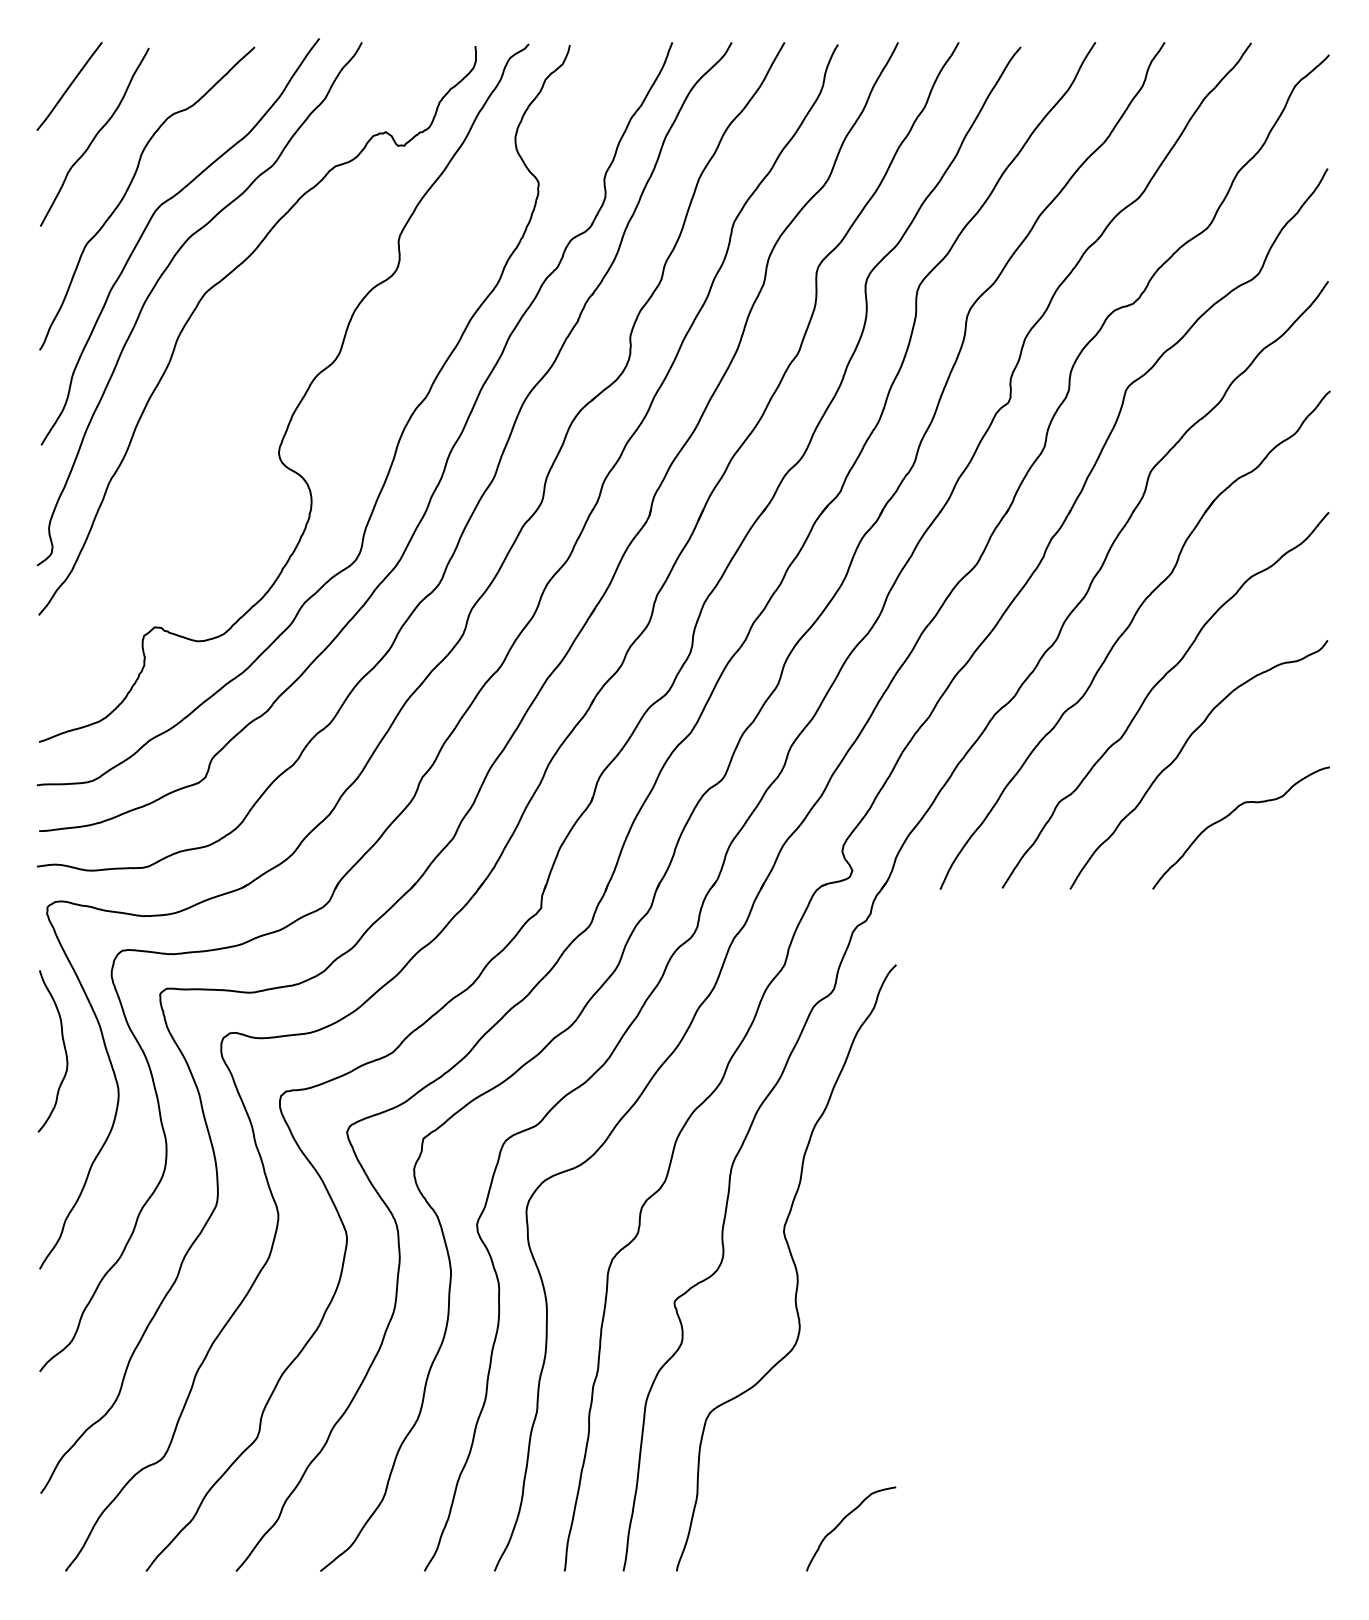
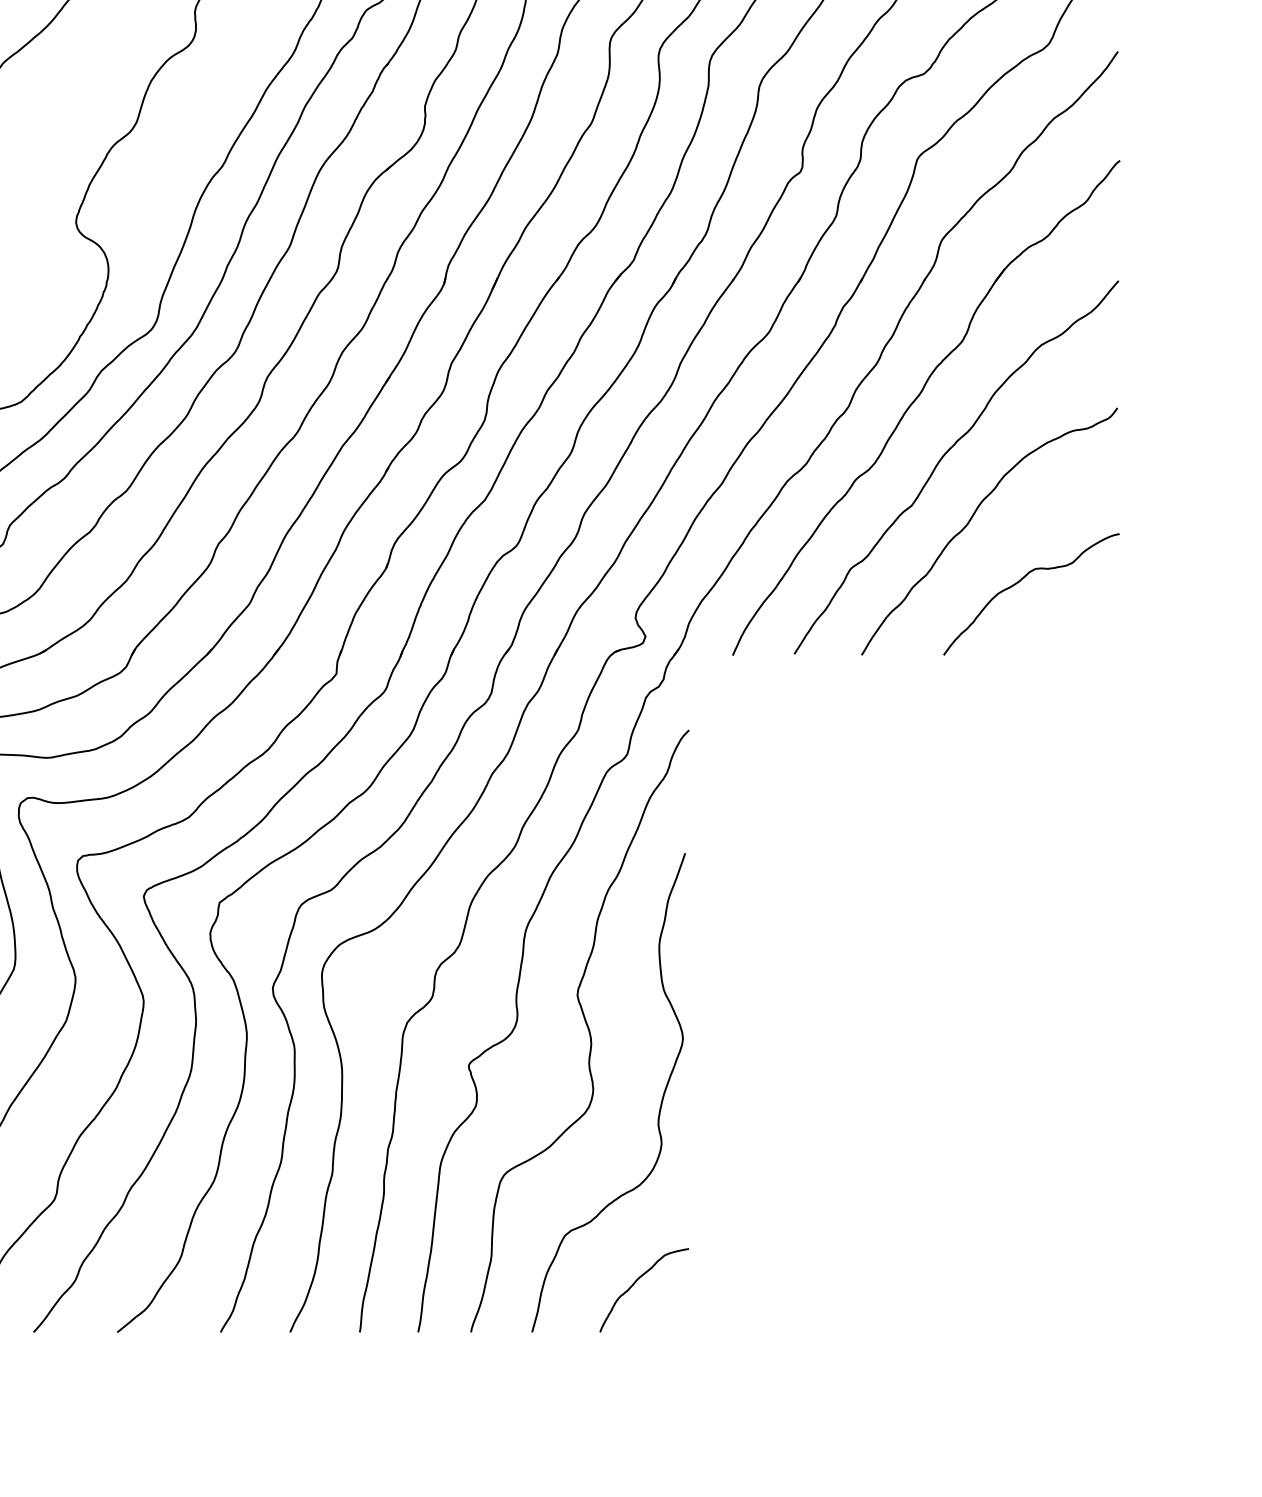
curve: (867, 1340) -> (660, 1103), added

